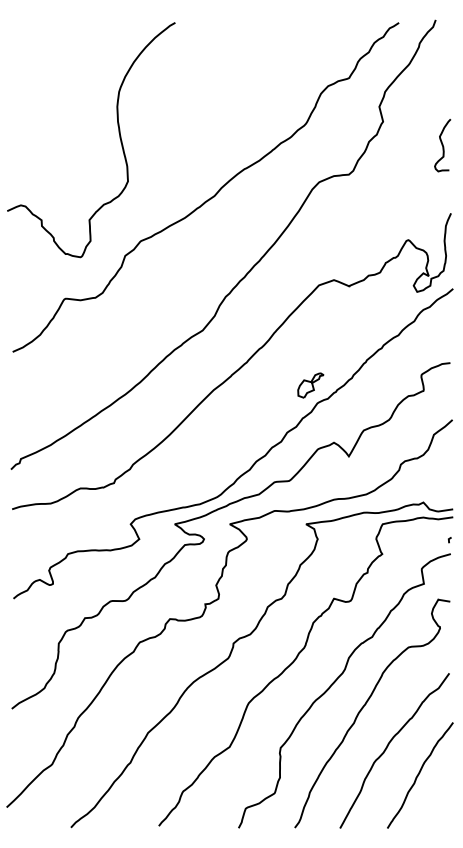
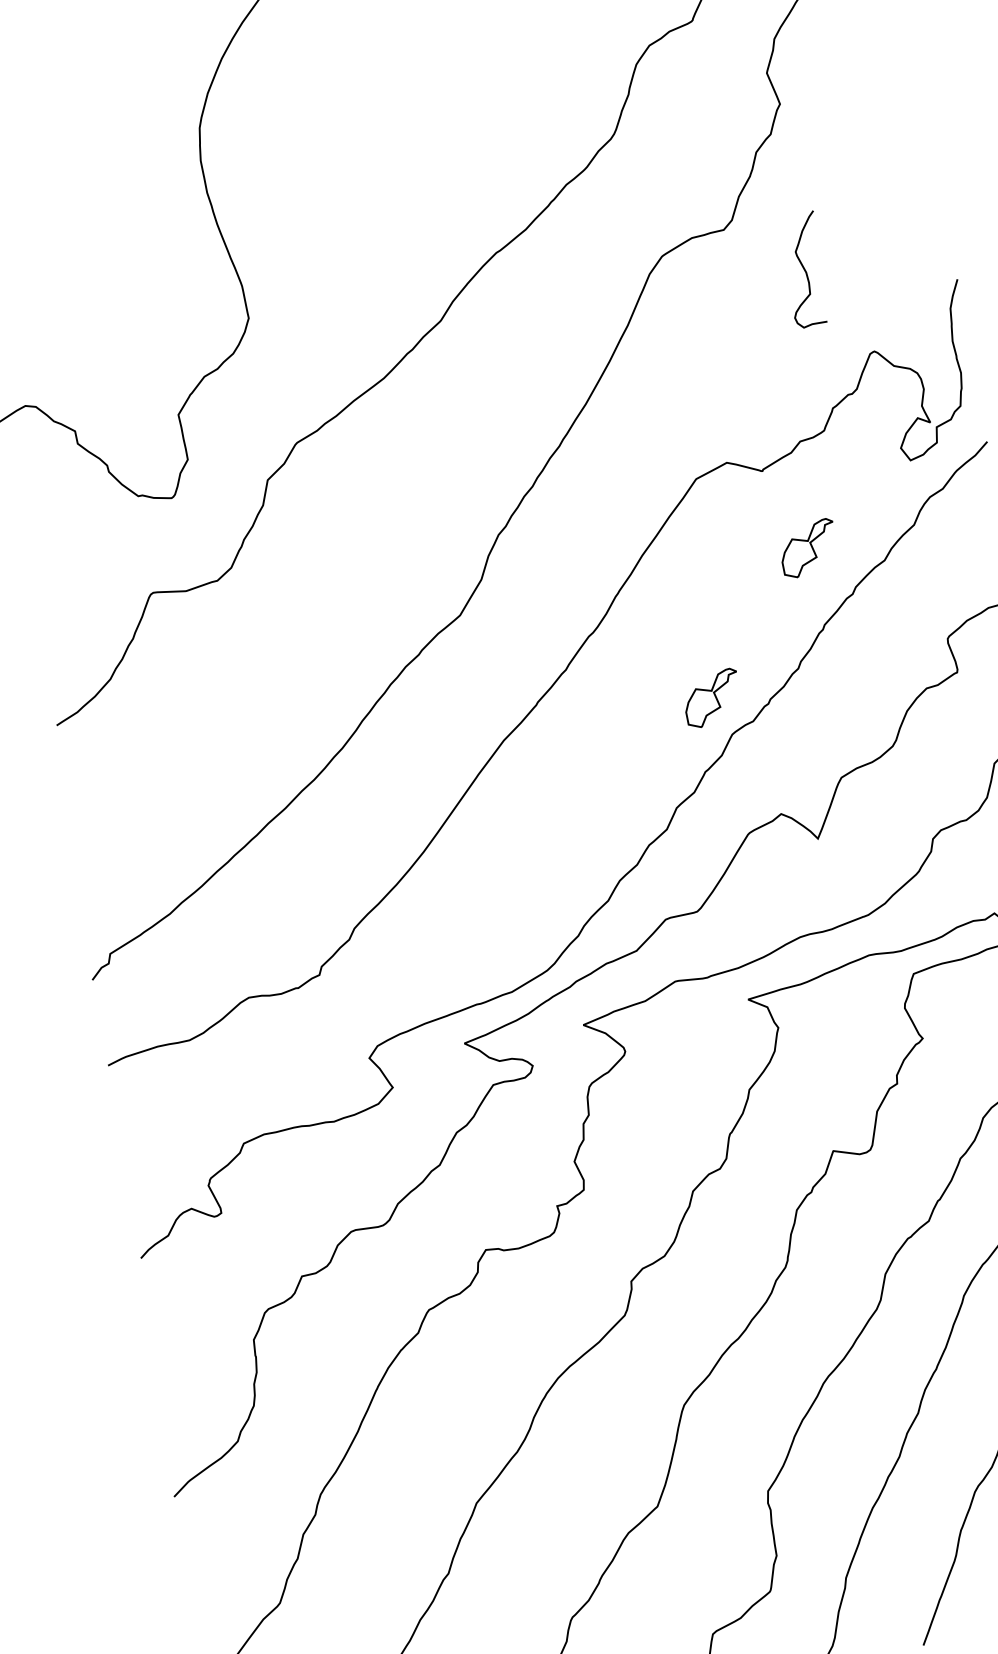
curve: (442, 145) -> (804, 270), moved
part: (364, 324) -> (807, 548), added

